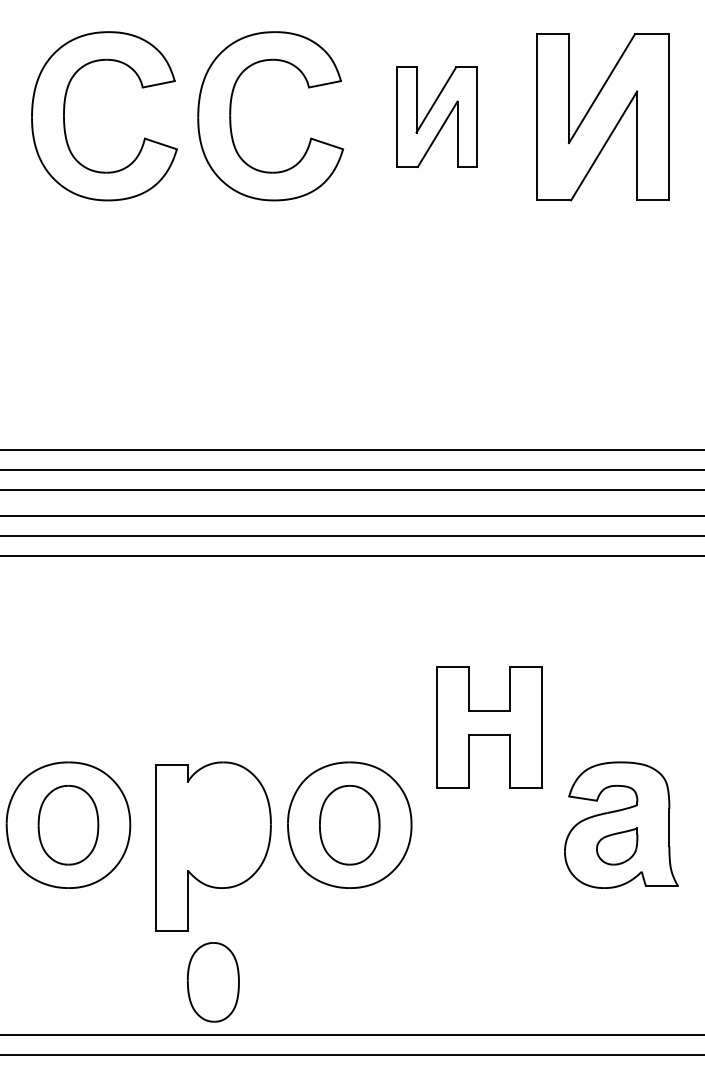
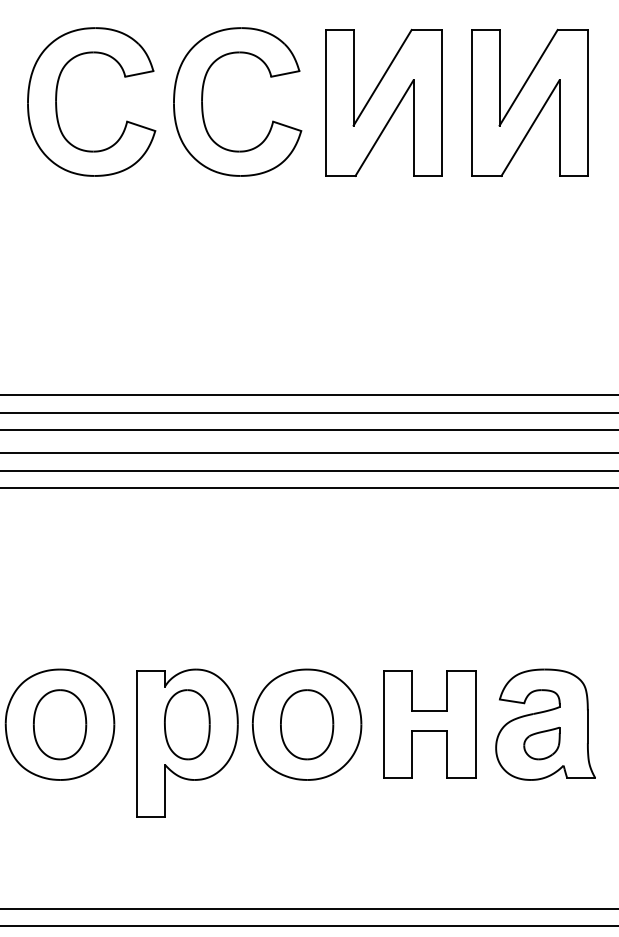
part: (436, 116) -> (383, 102), size x1.67
part: (489, 727) -> (429, 724), moved
part: (213, 982) -> (187, 724), moved

